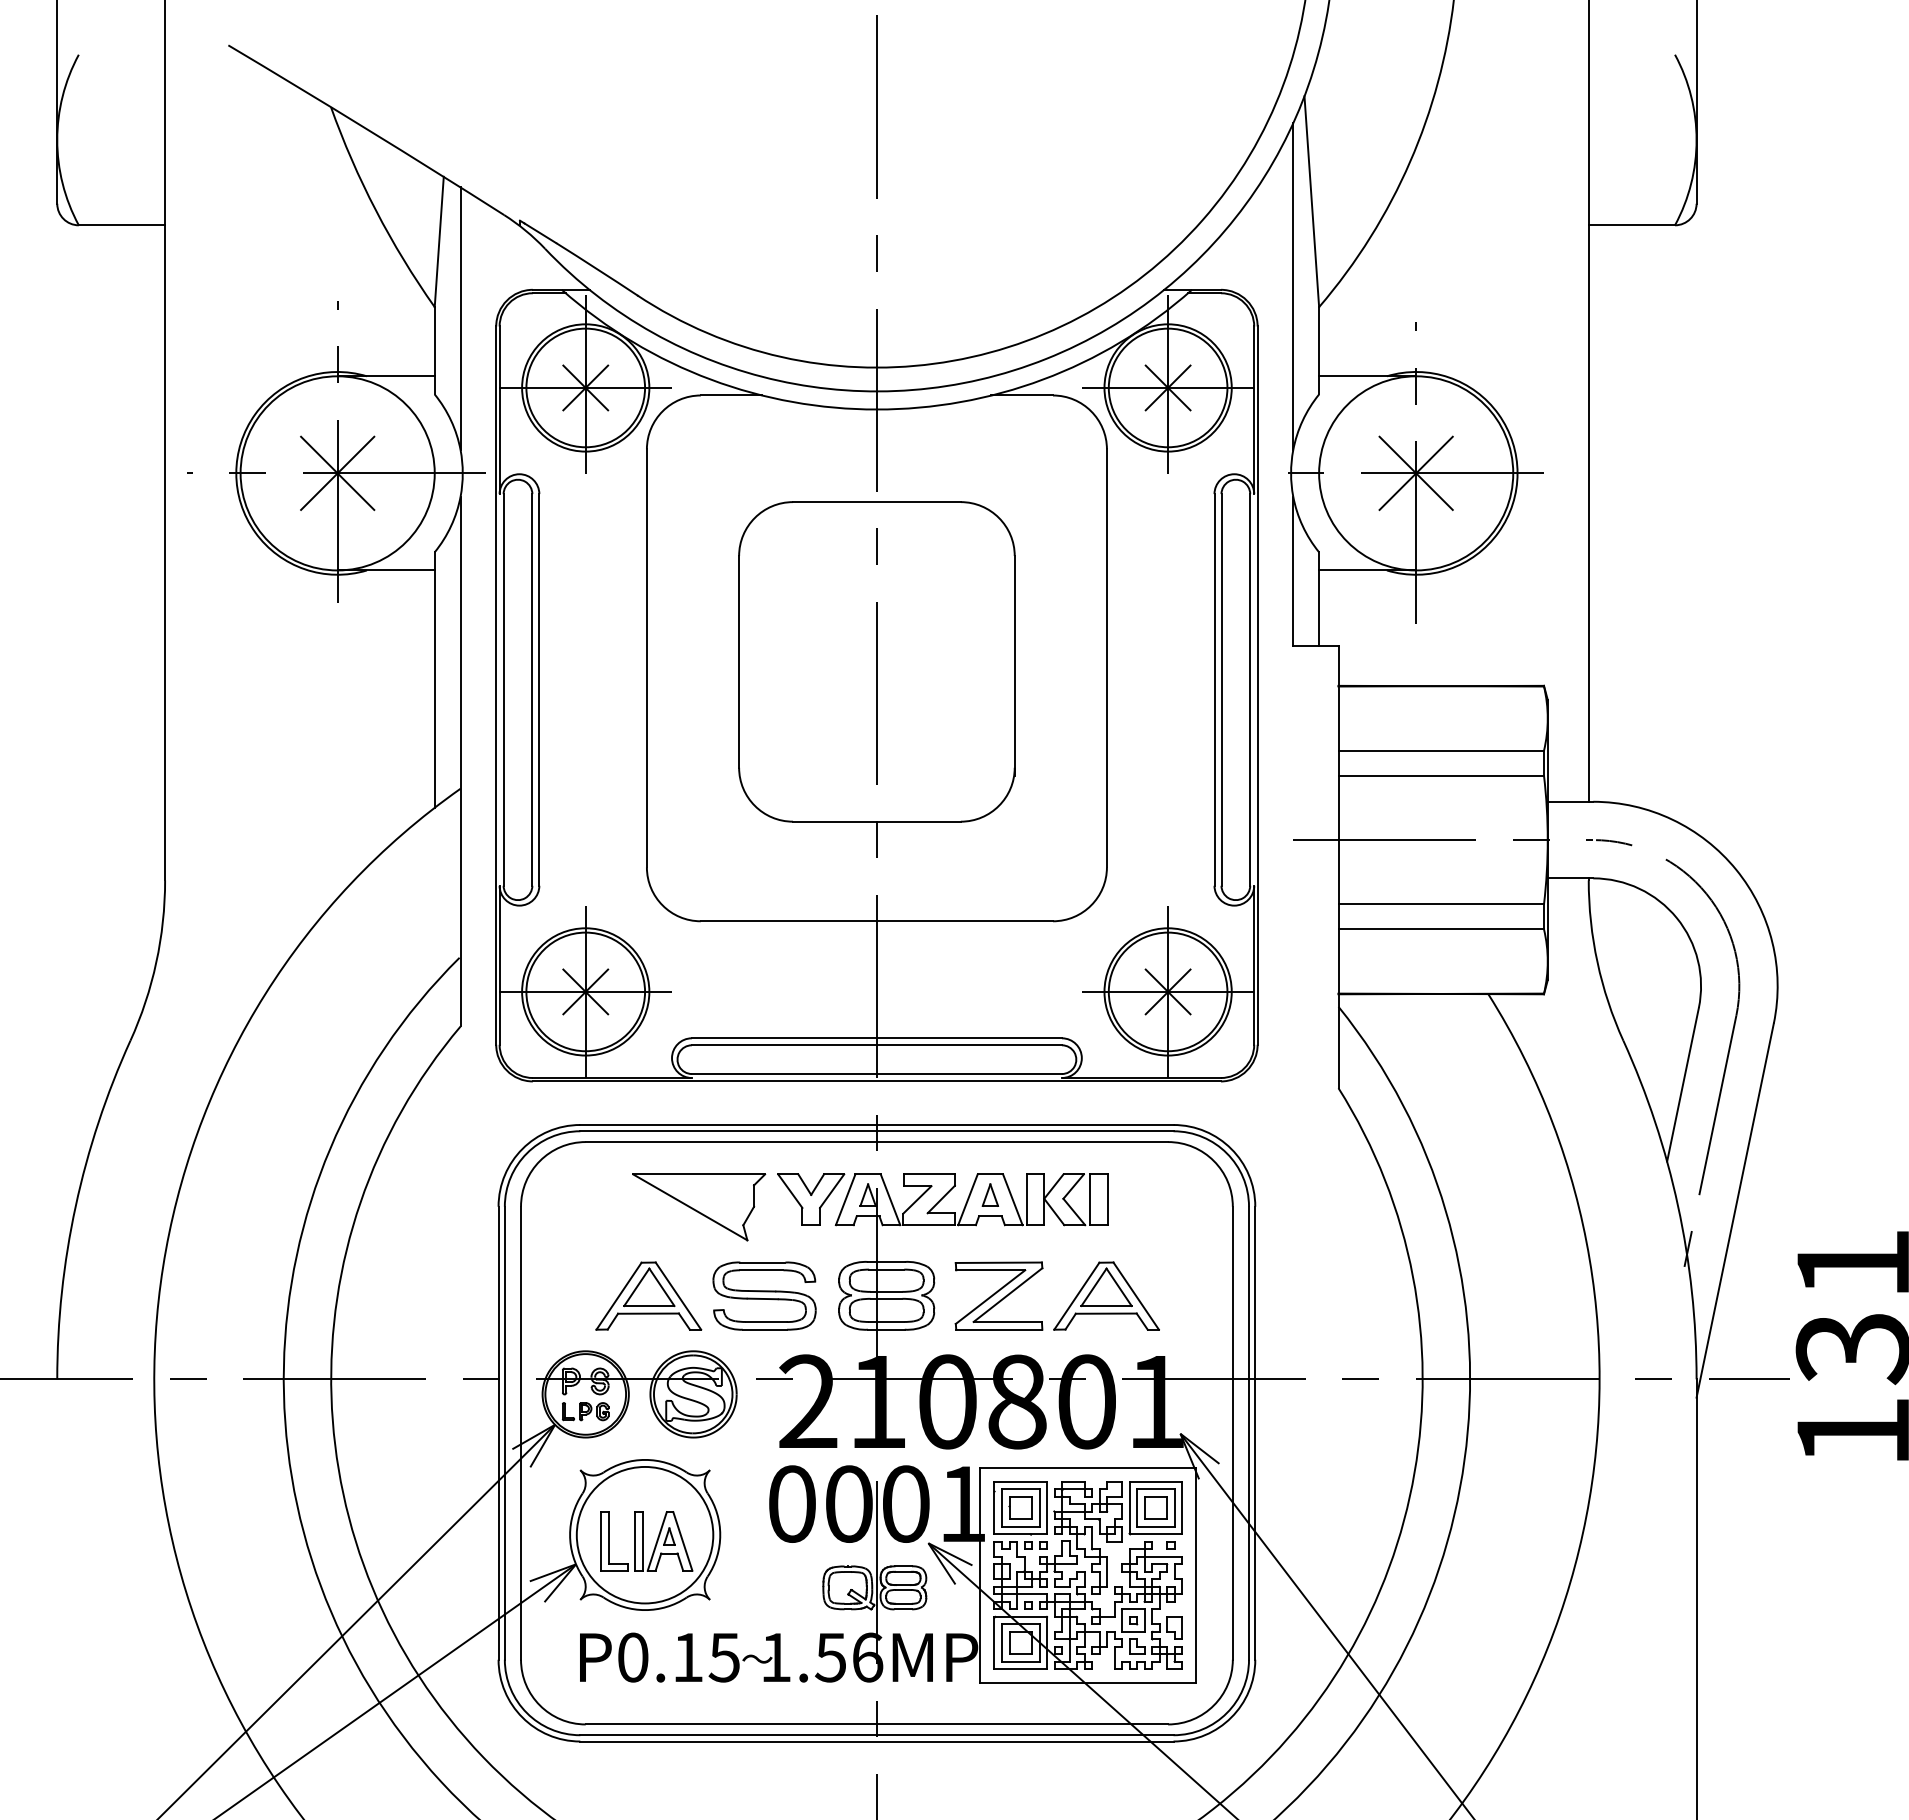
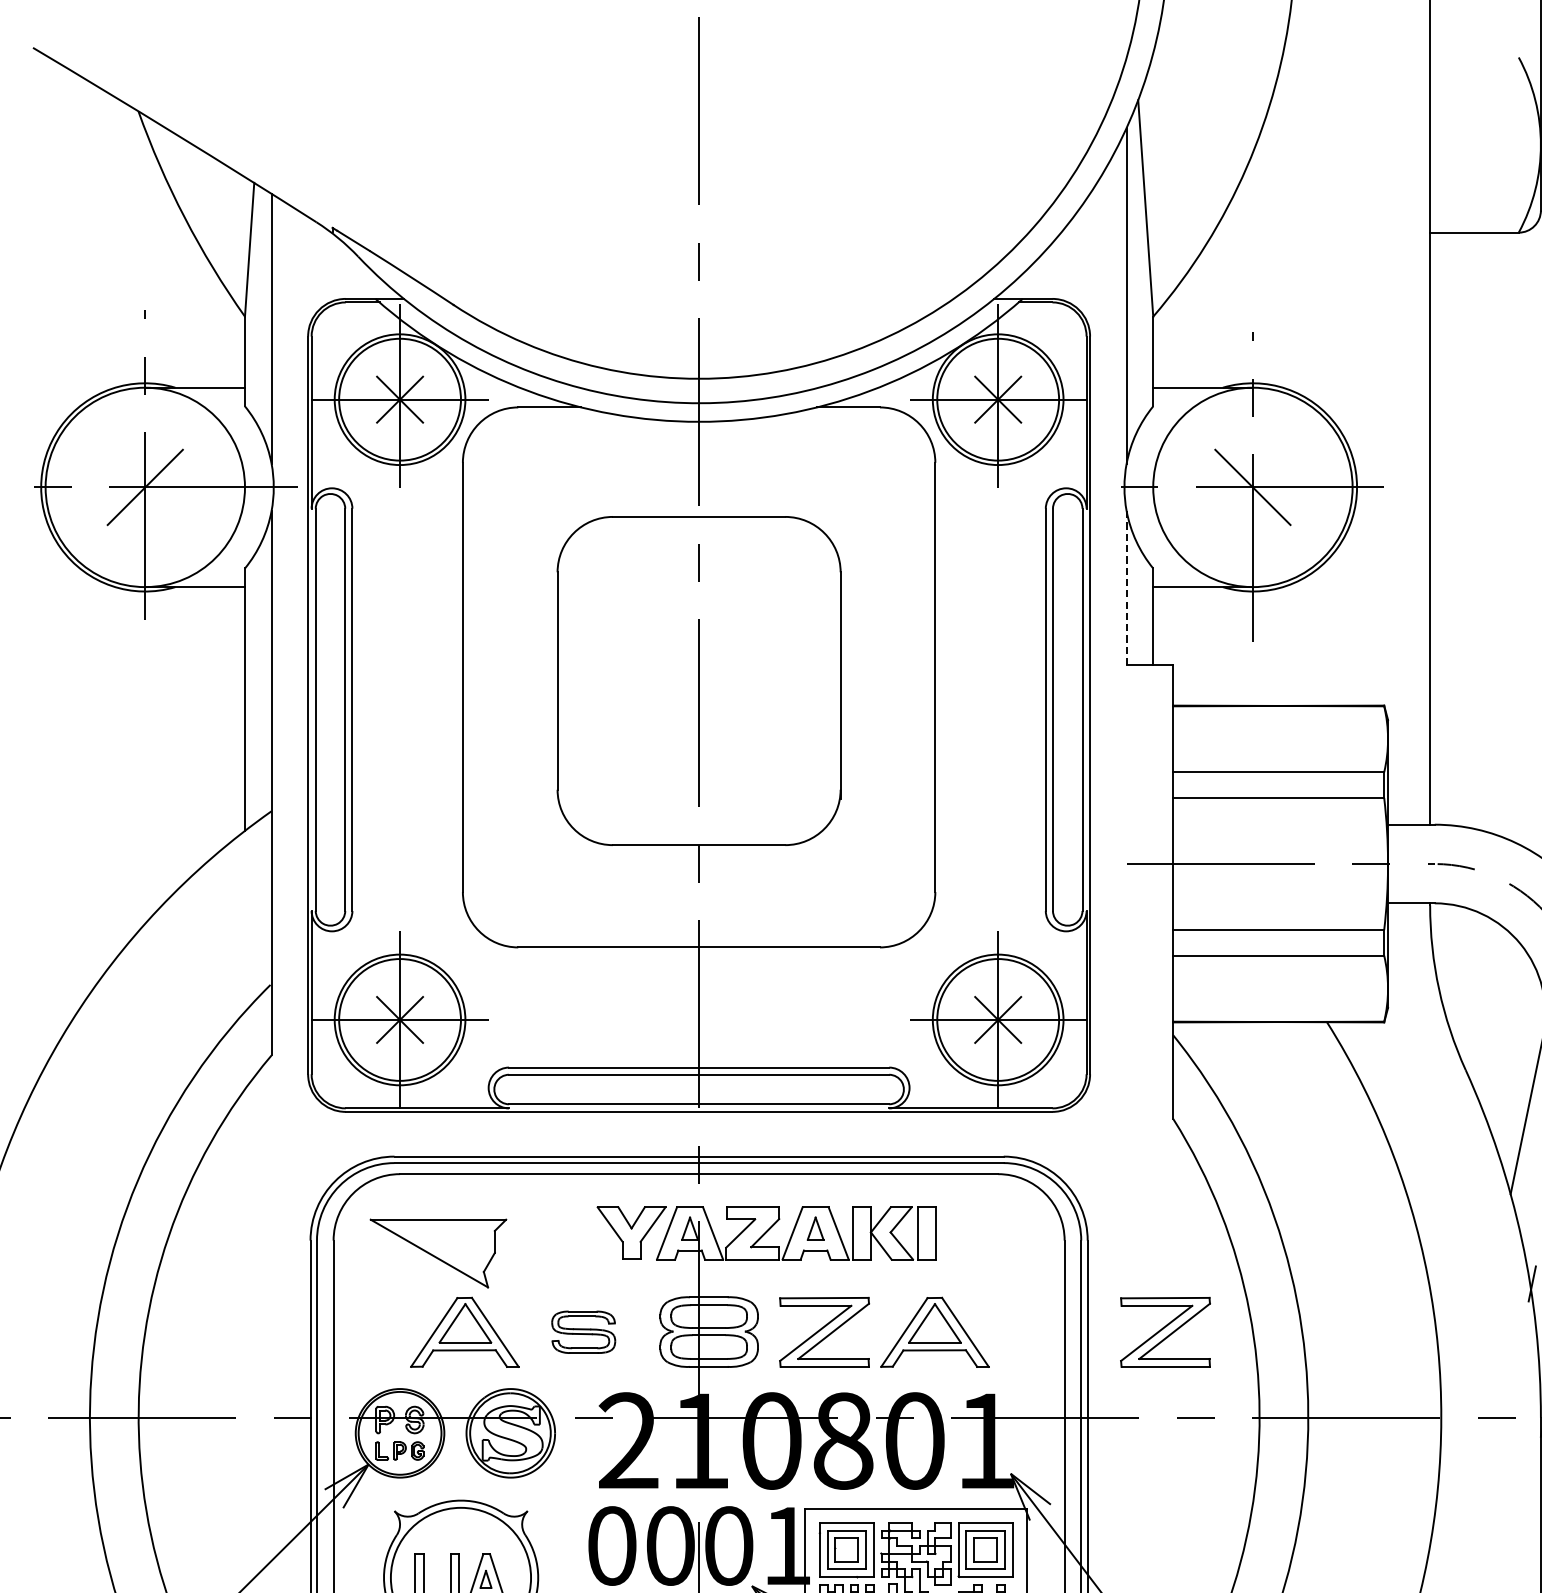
line: (337, 472) -> (145, 486), removed
line: (1415, 472) -> (1252, 486), removed
line: (1293, 571) -> (1126, 588), solid -> dashed
part: (699, 1207) -> (438, 1253), moved
part: (764, 1295) -> (583, 1331), size x0.6
part: (1330, 1295) -> (1164, 1331), added

